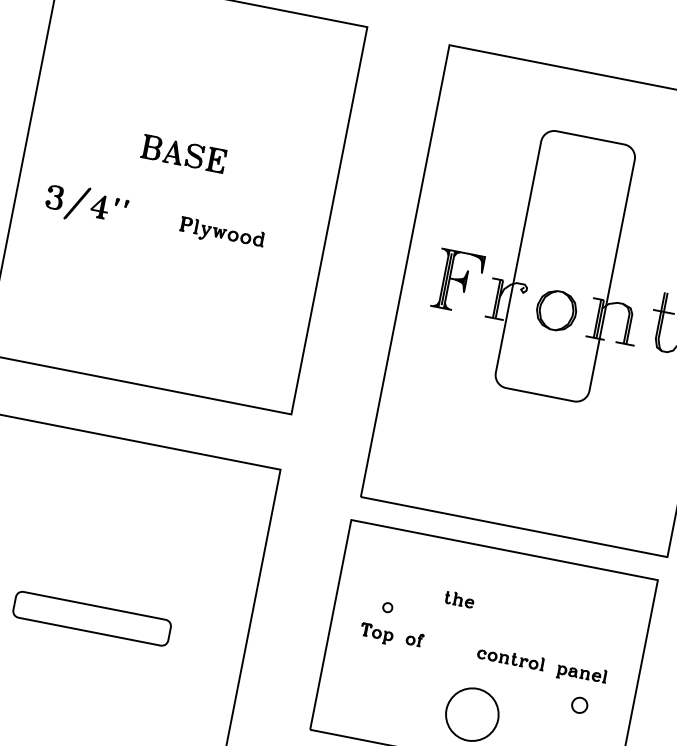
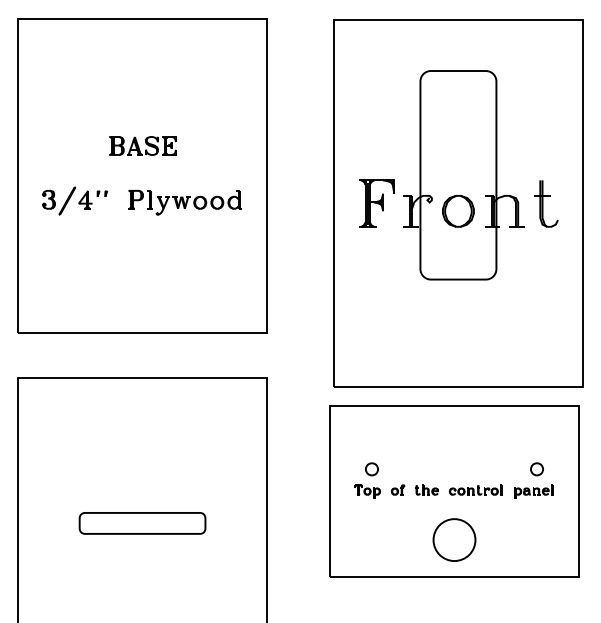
part: (221, 233) -> (184, 202), size x1.67
part: (459, 598) -> (426, 489), moved
part: (387, 607) -> (371, 469), size x1.67
part: (579, 705) -> (536, 469), moved

